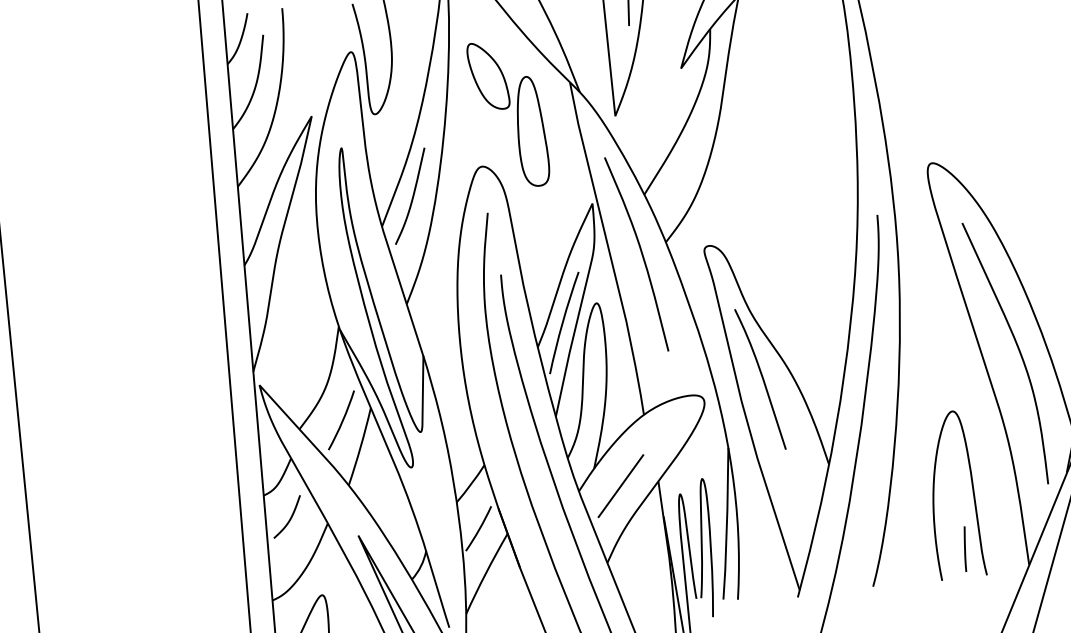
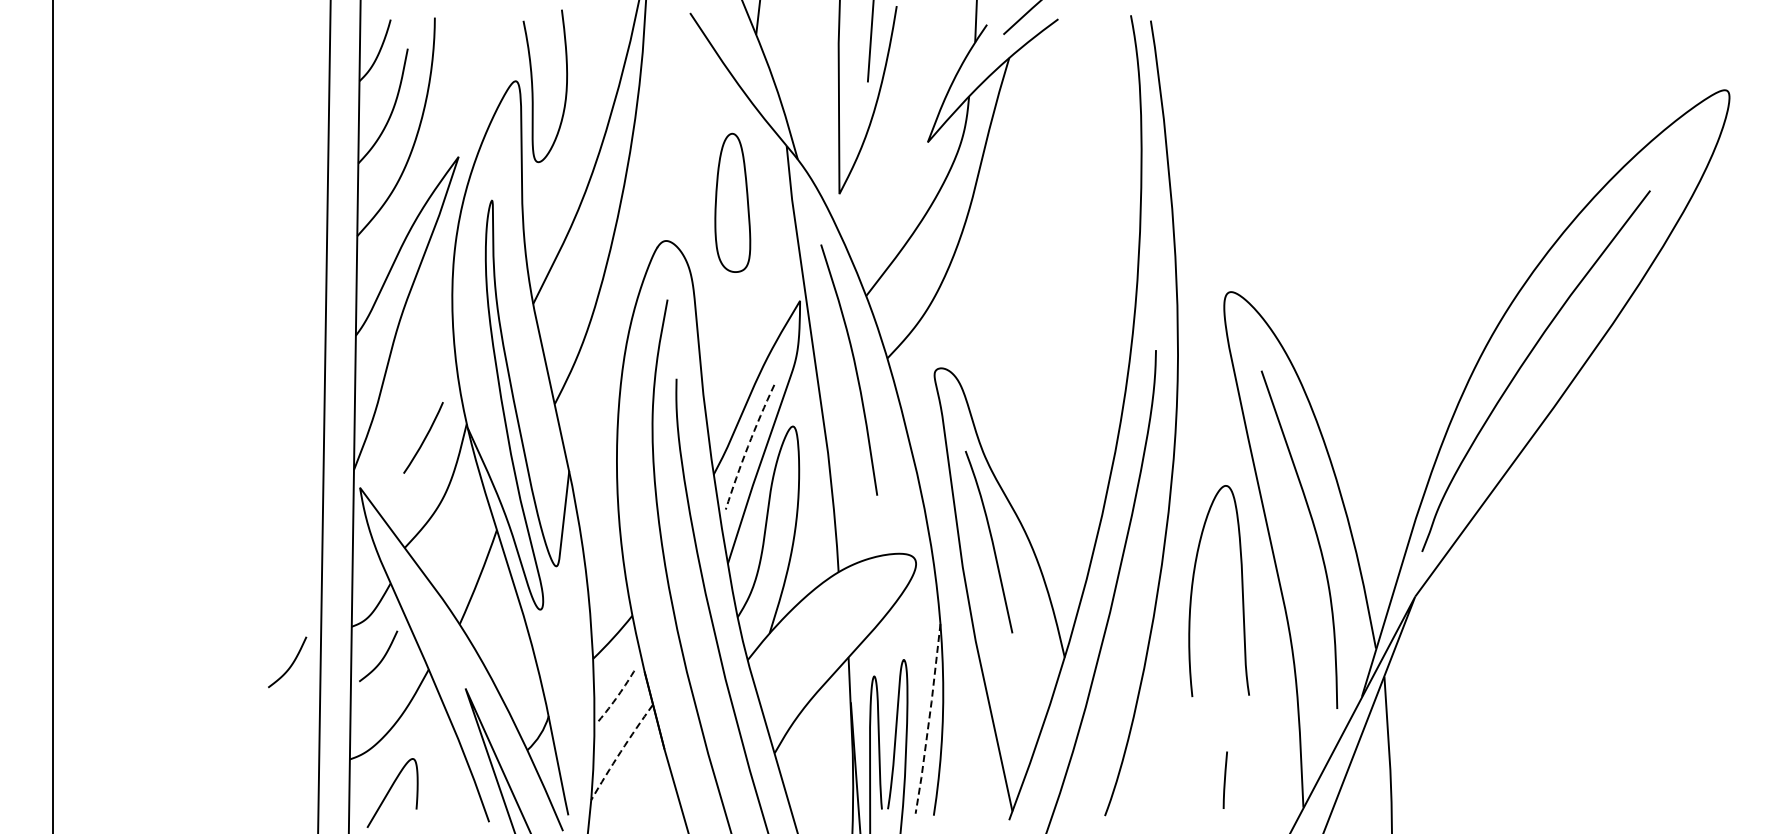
part: (487, 75) -> (684, 127), removed
curve: (412, 197) -> (574, 271), removed
arc: (563, 322) -> (748, 446), solid -> dashed
arc: (342, 419) -> (424, 437), moved
line: (620, 485) -> (800, 658), removed
curve: (972, 493) -> (1241, 591), moved
line: (727, 524) -> (929, 719), solid -> dashed
curve: (218, 529) -> (291, 663), added
arc: (479, 529) -> (618, 695), solid -> dashed
arc: (485, 573) -> (620, 751), solid -> dashed

